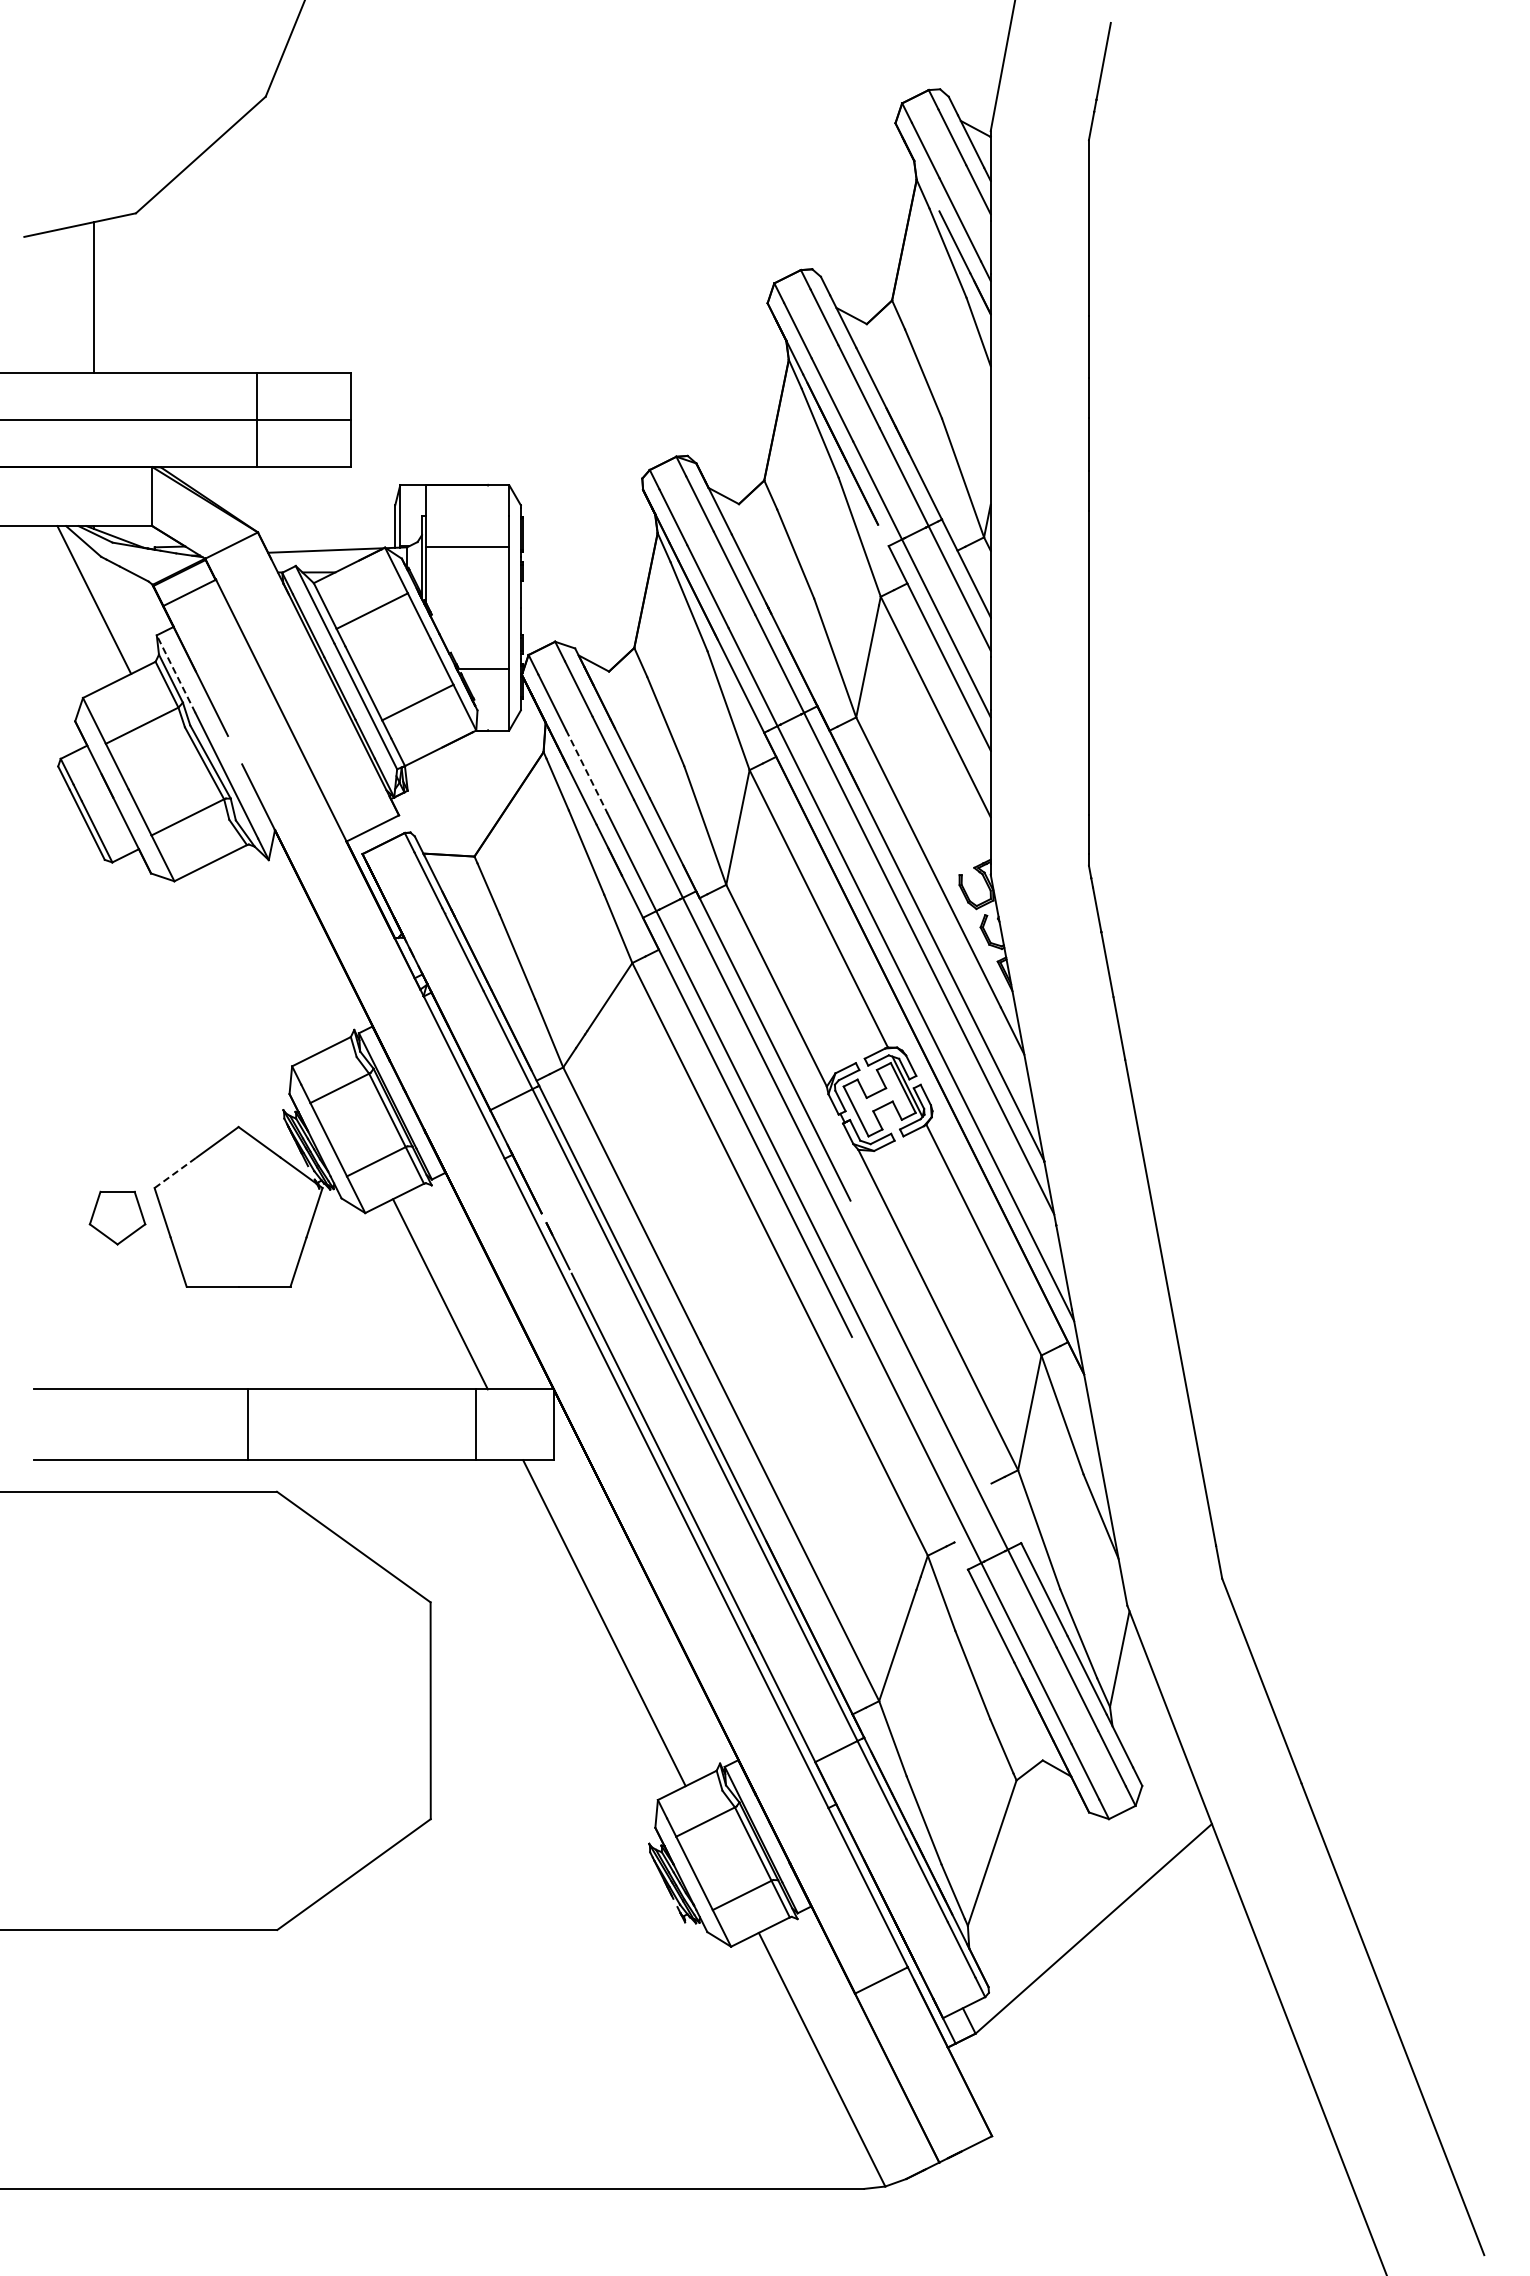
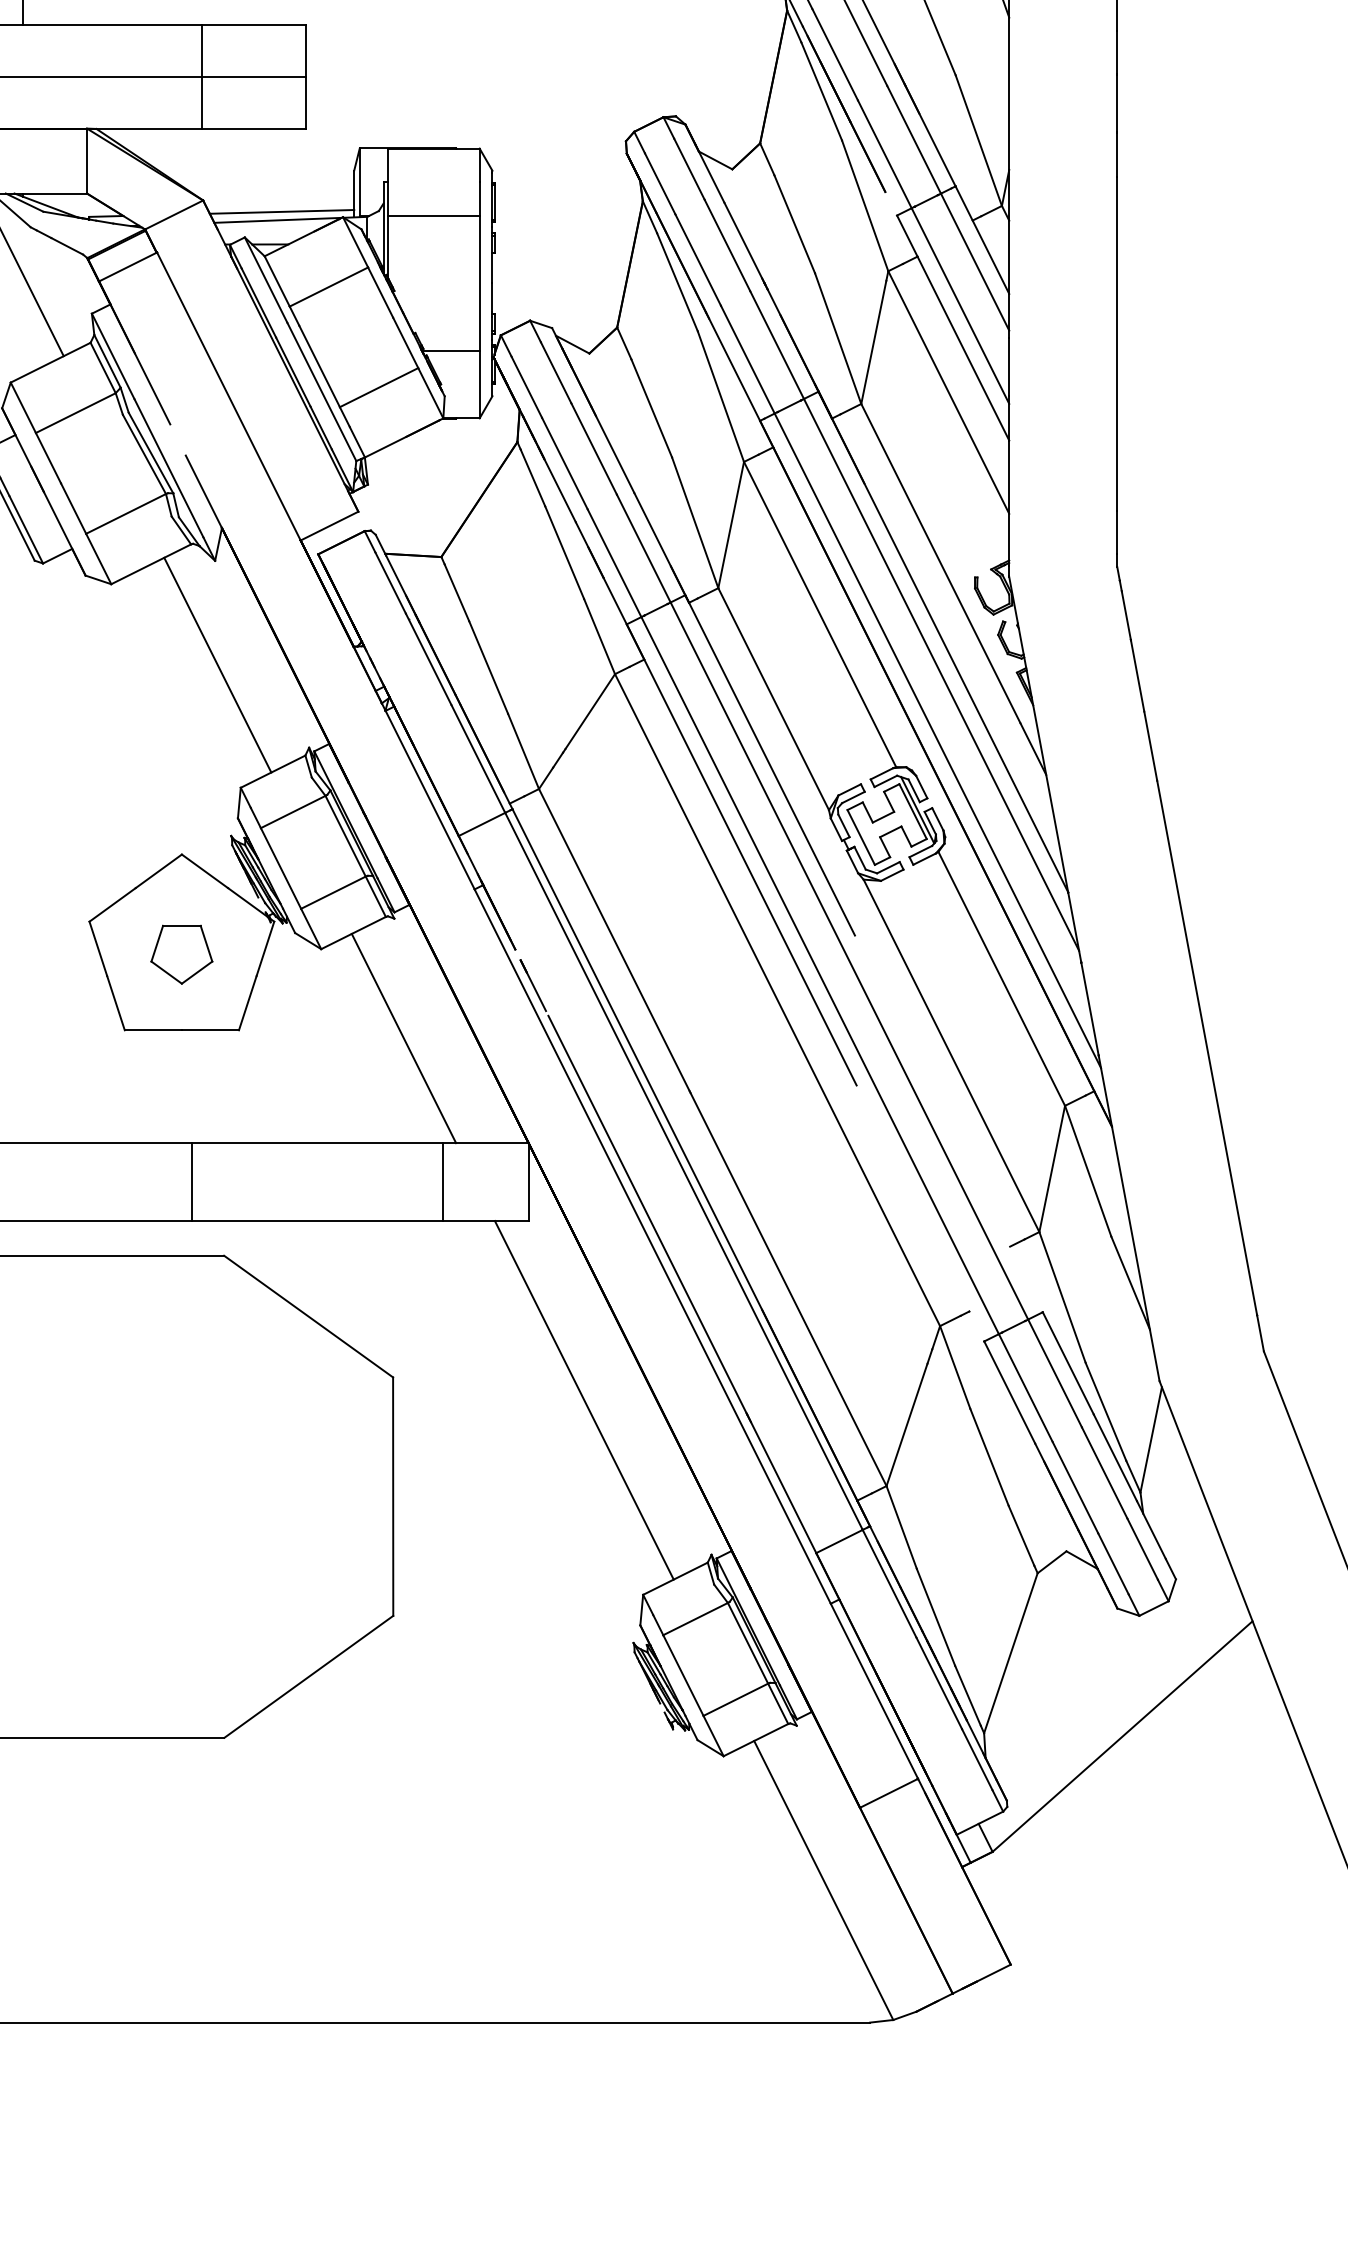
line: (329, 542) -> (281, 211), added
line: (175, 673) -> (112, 355), dashed -> solid
line: (586, 772) -> (564, 464), dashed -> solid
line: (270, 954) -> (216, 664), added
line: (175, 1172) -> (112, 904), dashed -> solid
part: (117, 1217) -> (181, 954), moved

